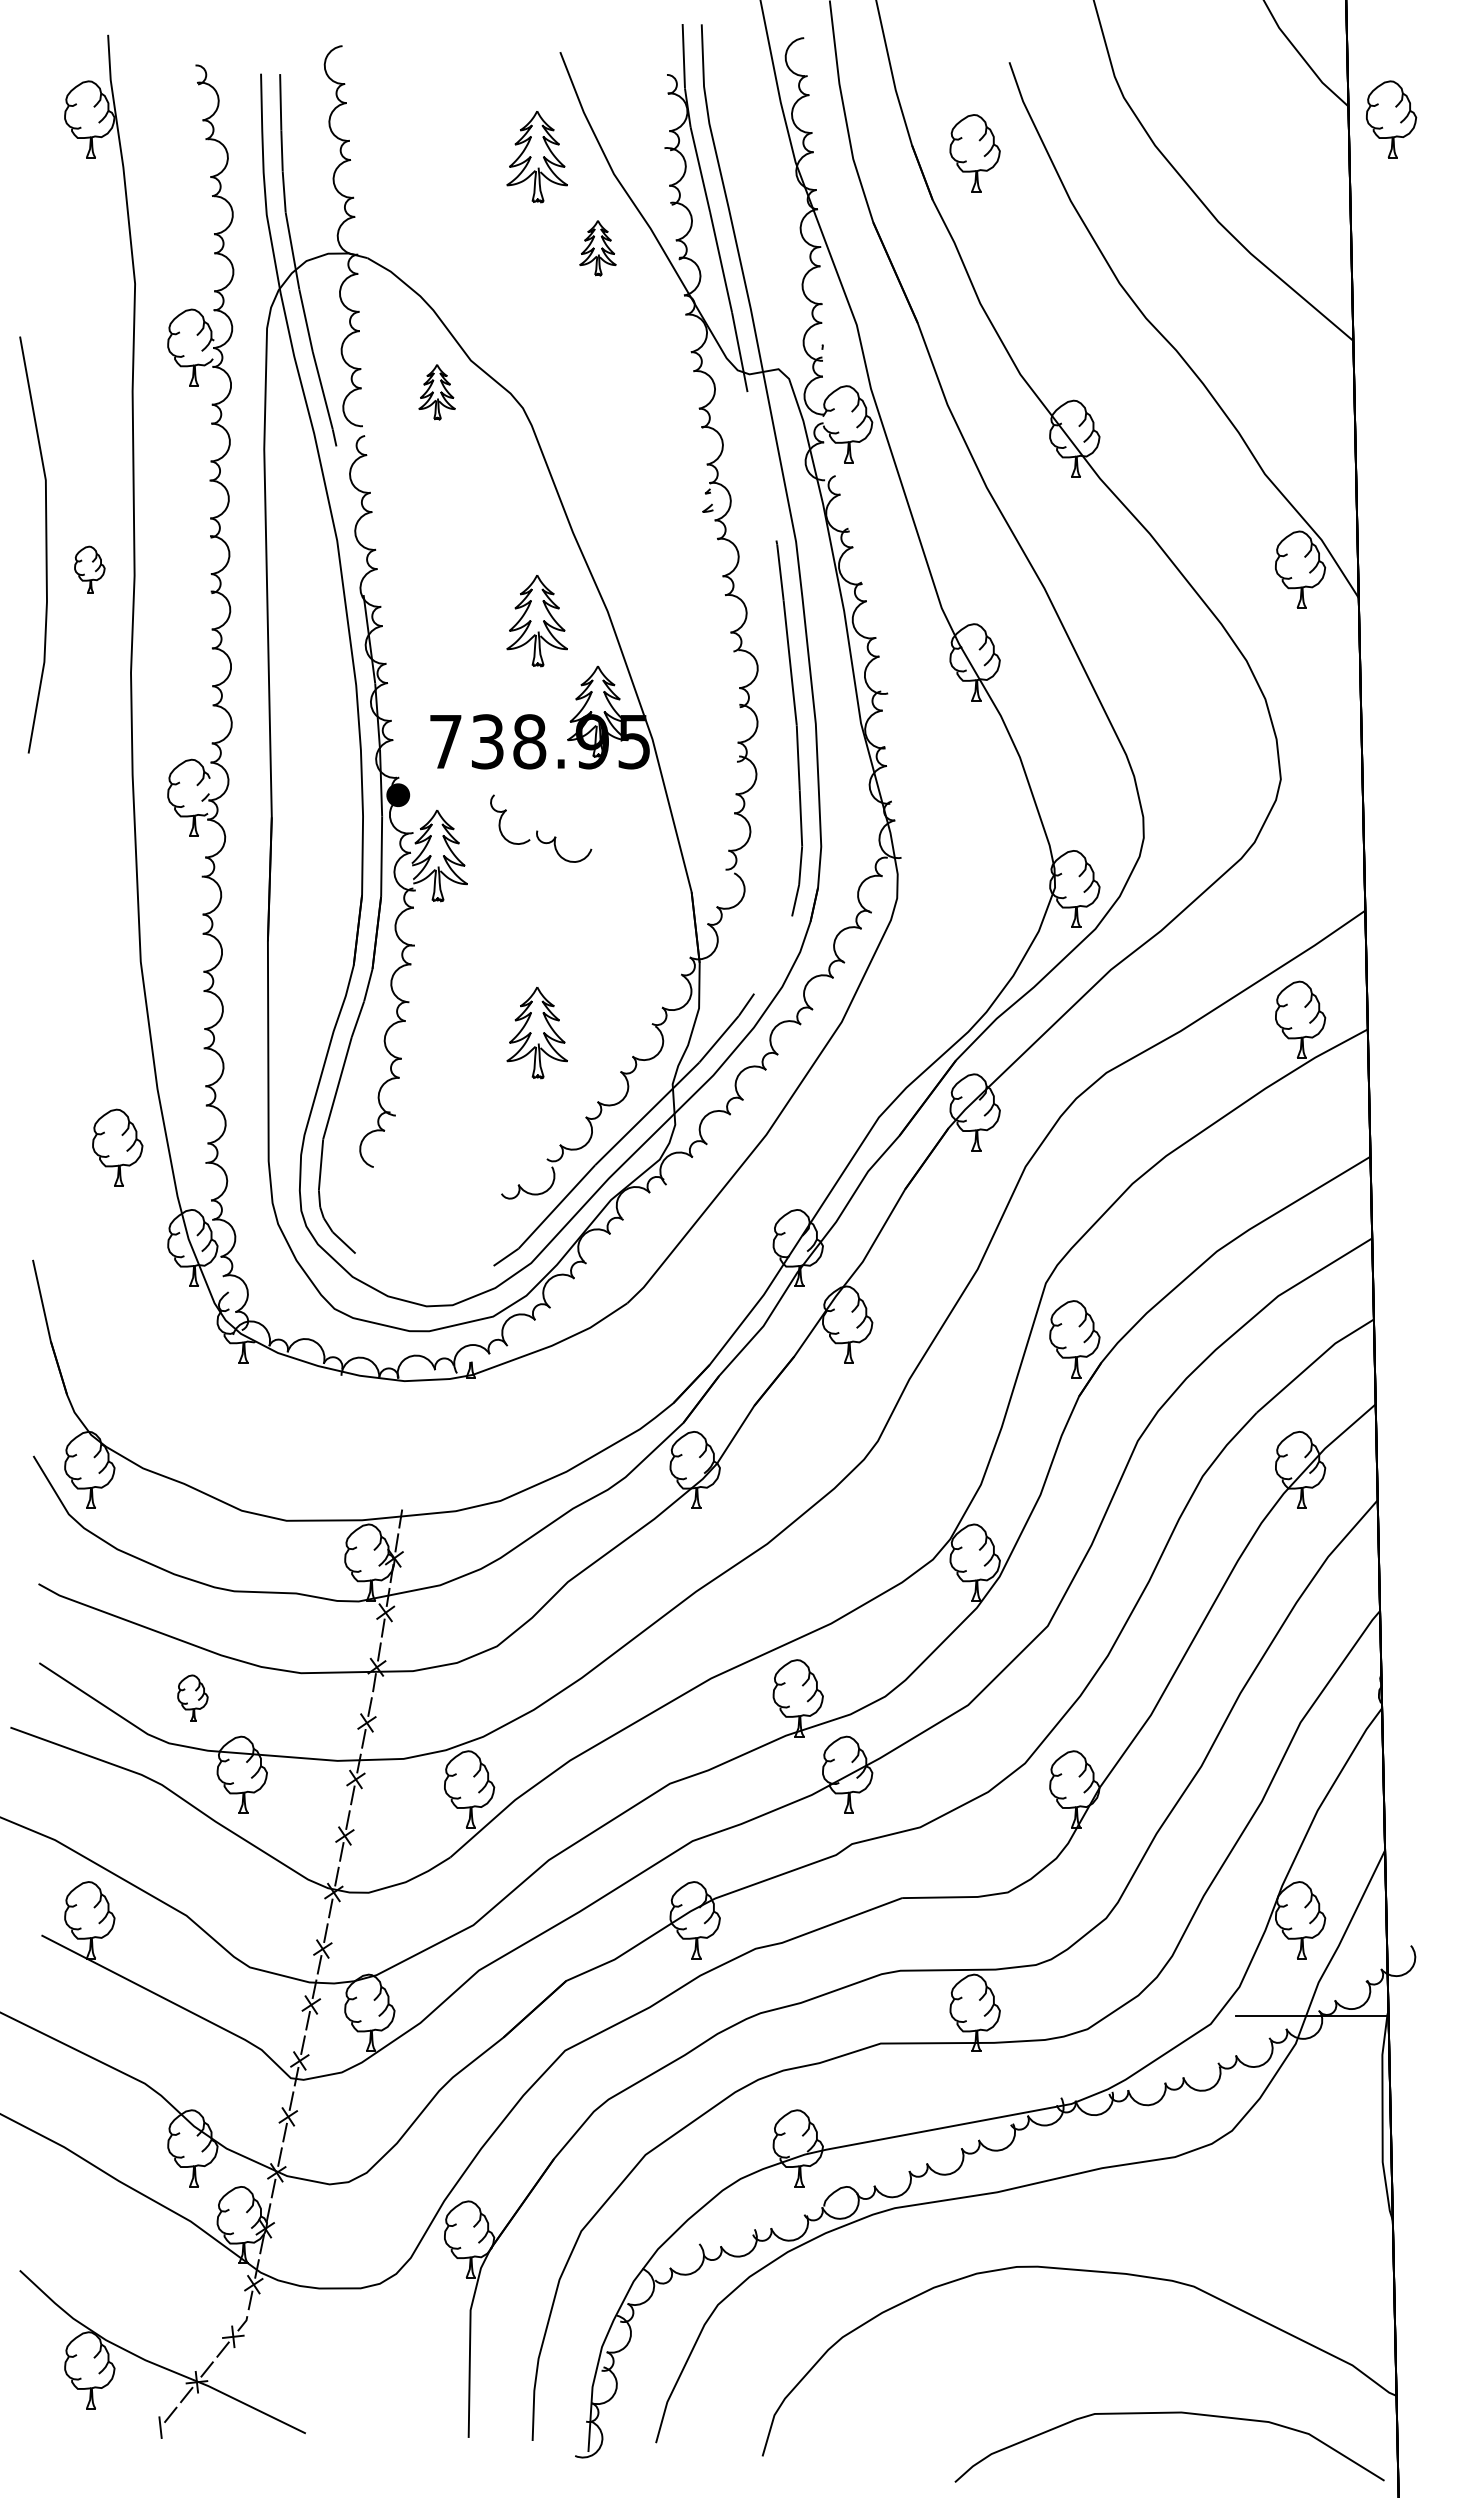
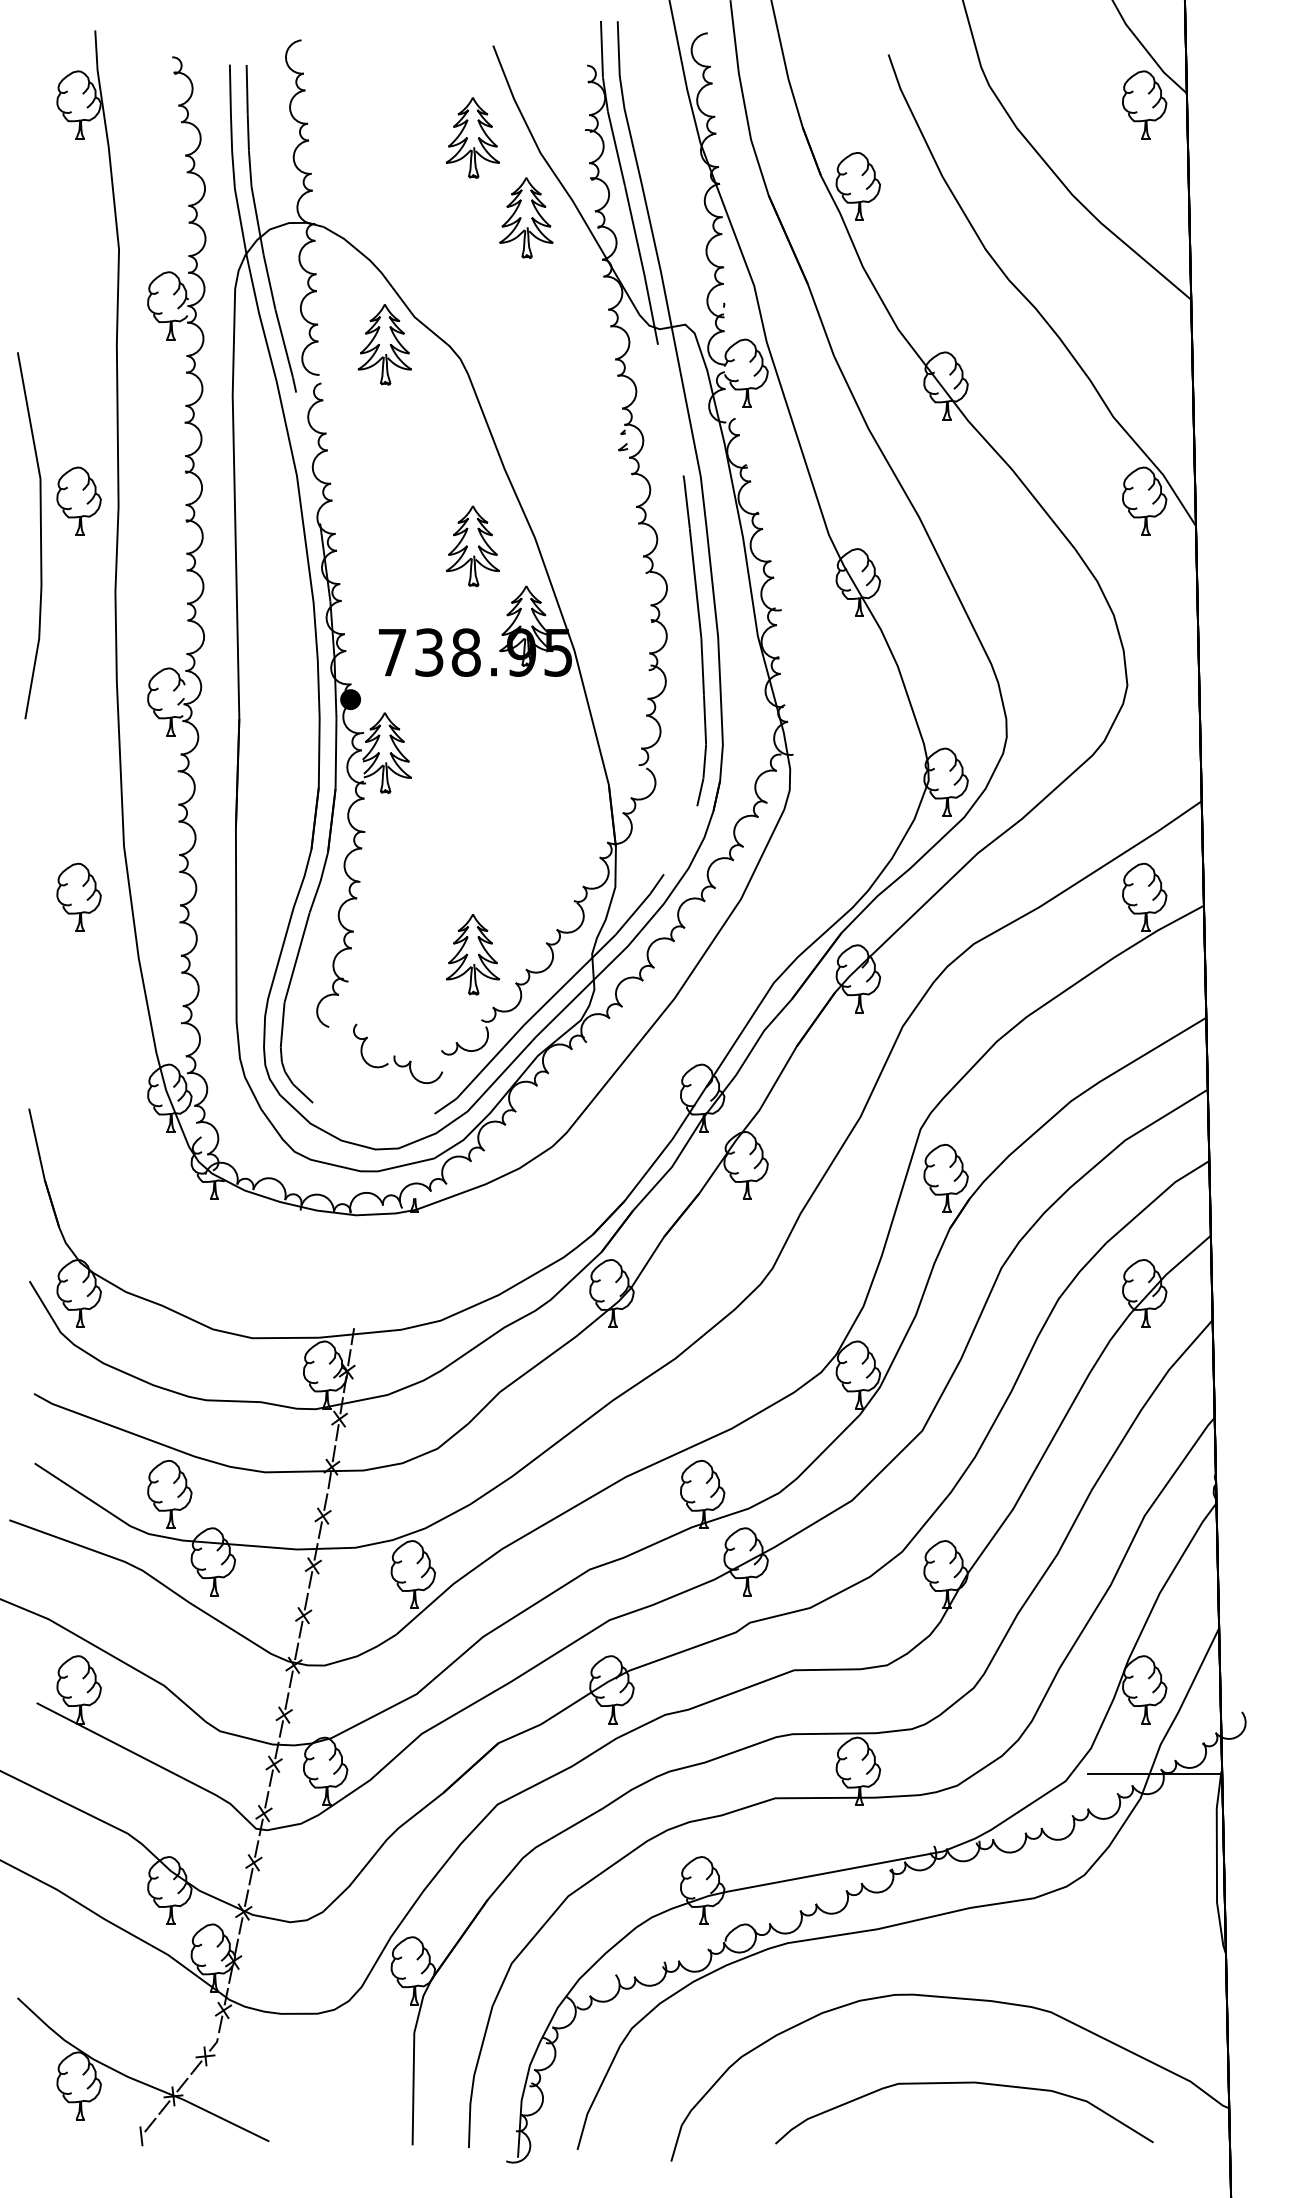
part: (1391, 119) -> (1144, 104), moved
part: (974, 153) -> (857, 186), moved
part: (597, 248) -> (525, 218), size x1.67
part: (436, 392) -> (384, 345), size x1.67
line: (45, 544) -> (40, 535), moved
part: (89, 569) -> (78, 500), size x1.67
part: (541, 828) -> (398, 1053), moved
part: (536, 1033) -> (472, 955), moved
part: (117, 1147) -> (78, 897), moved
part: (192, 1698) -> (169, 1494), size x1.67
curve: (1169, 2413) -> (964, 2083), moved

